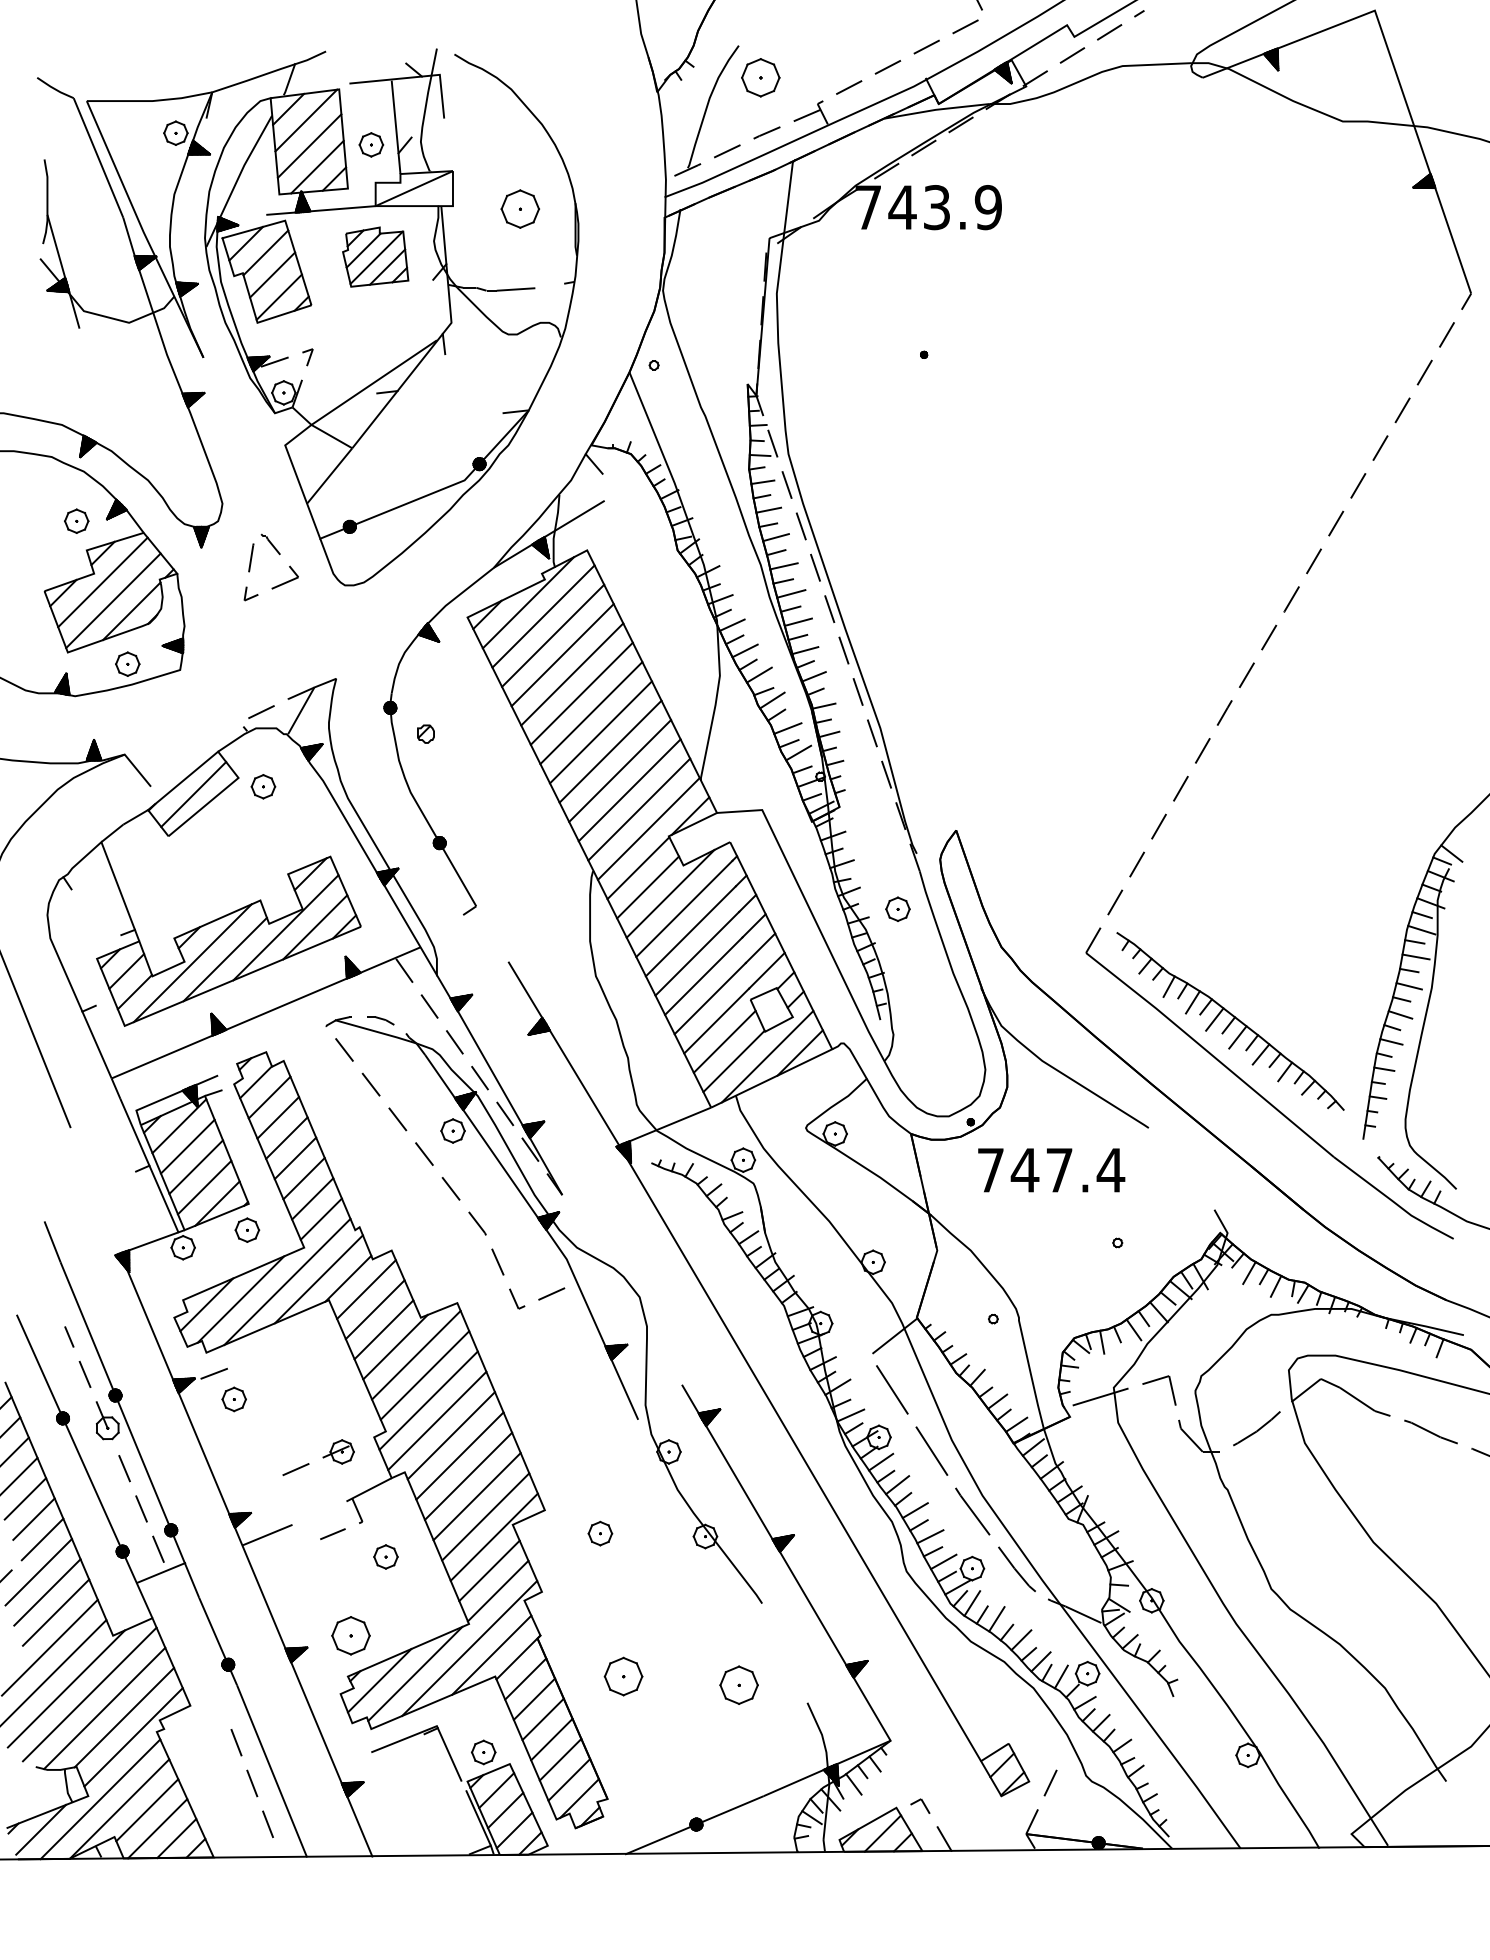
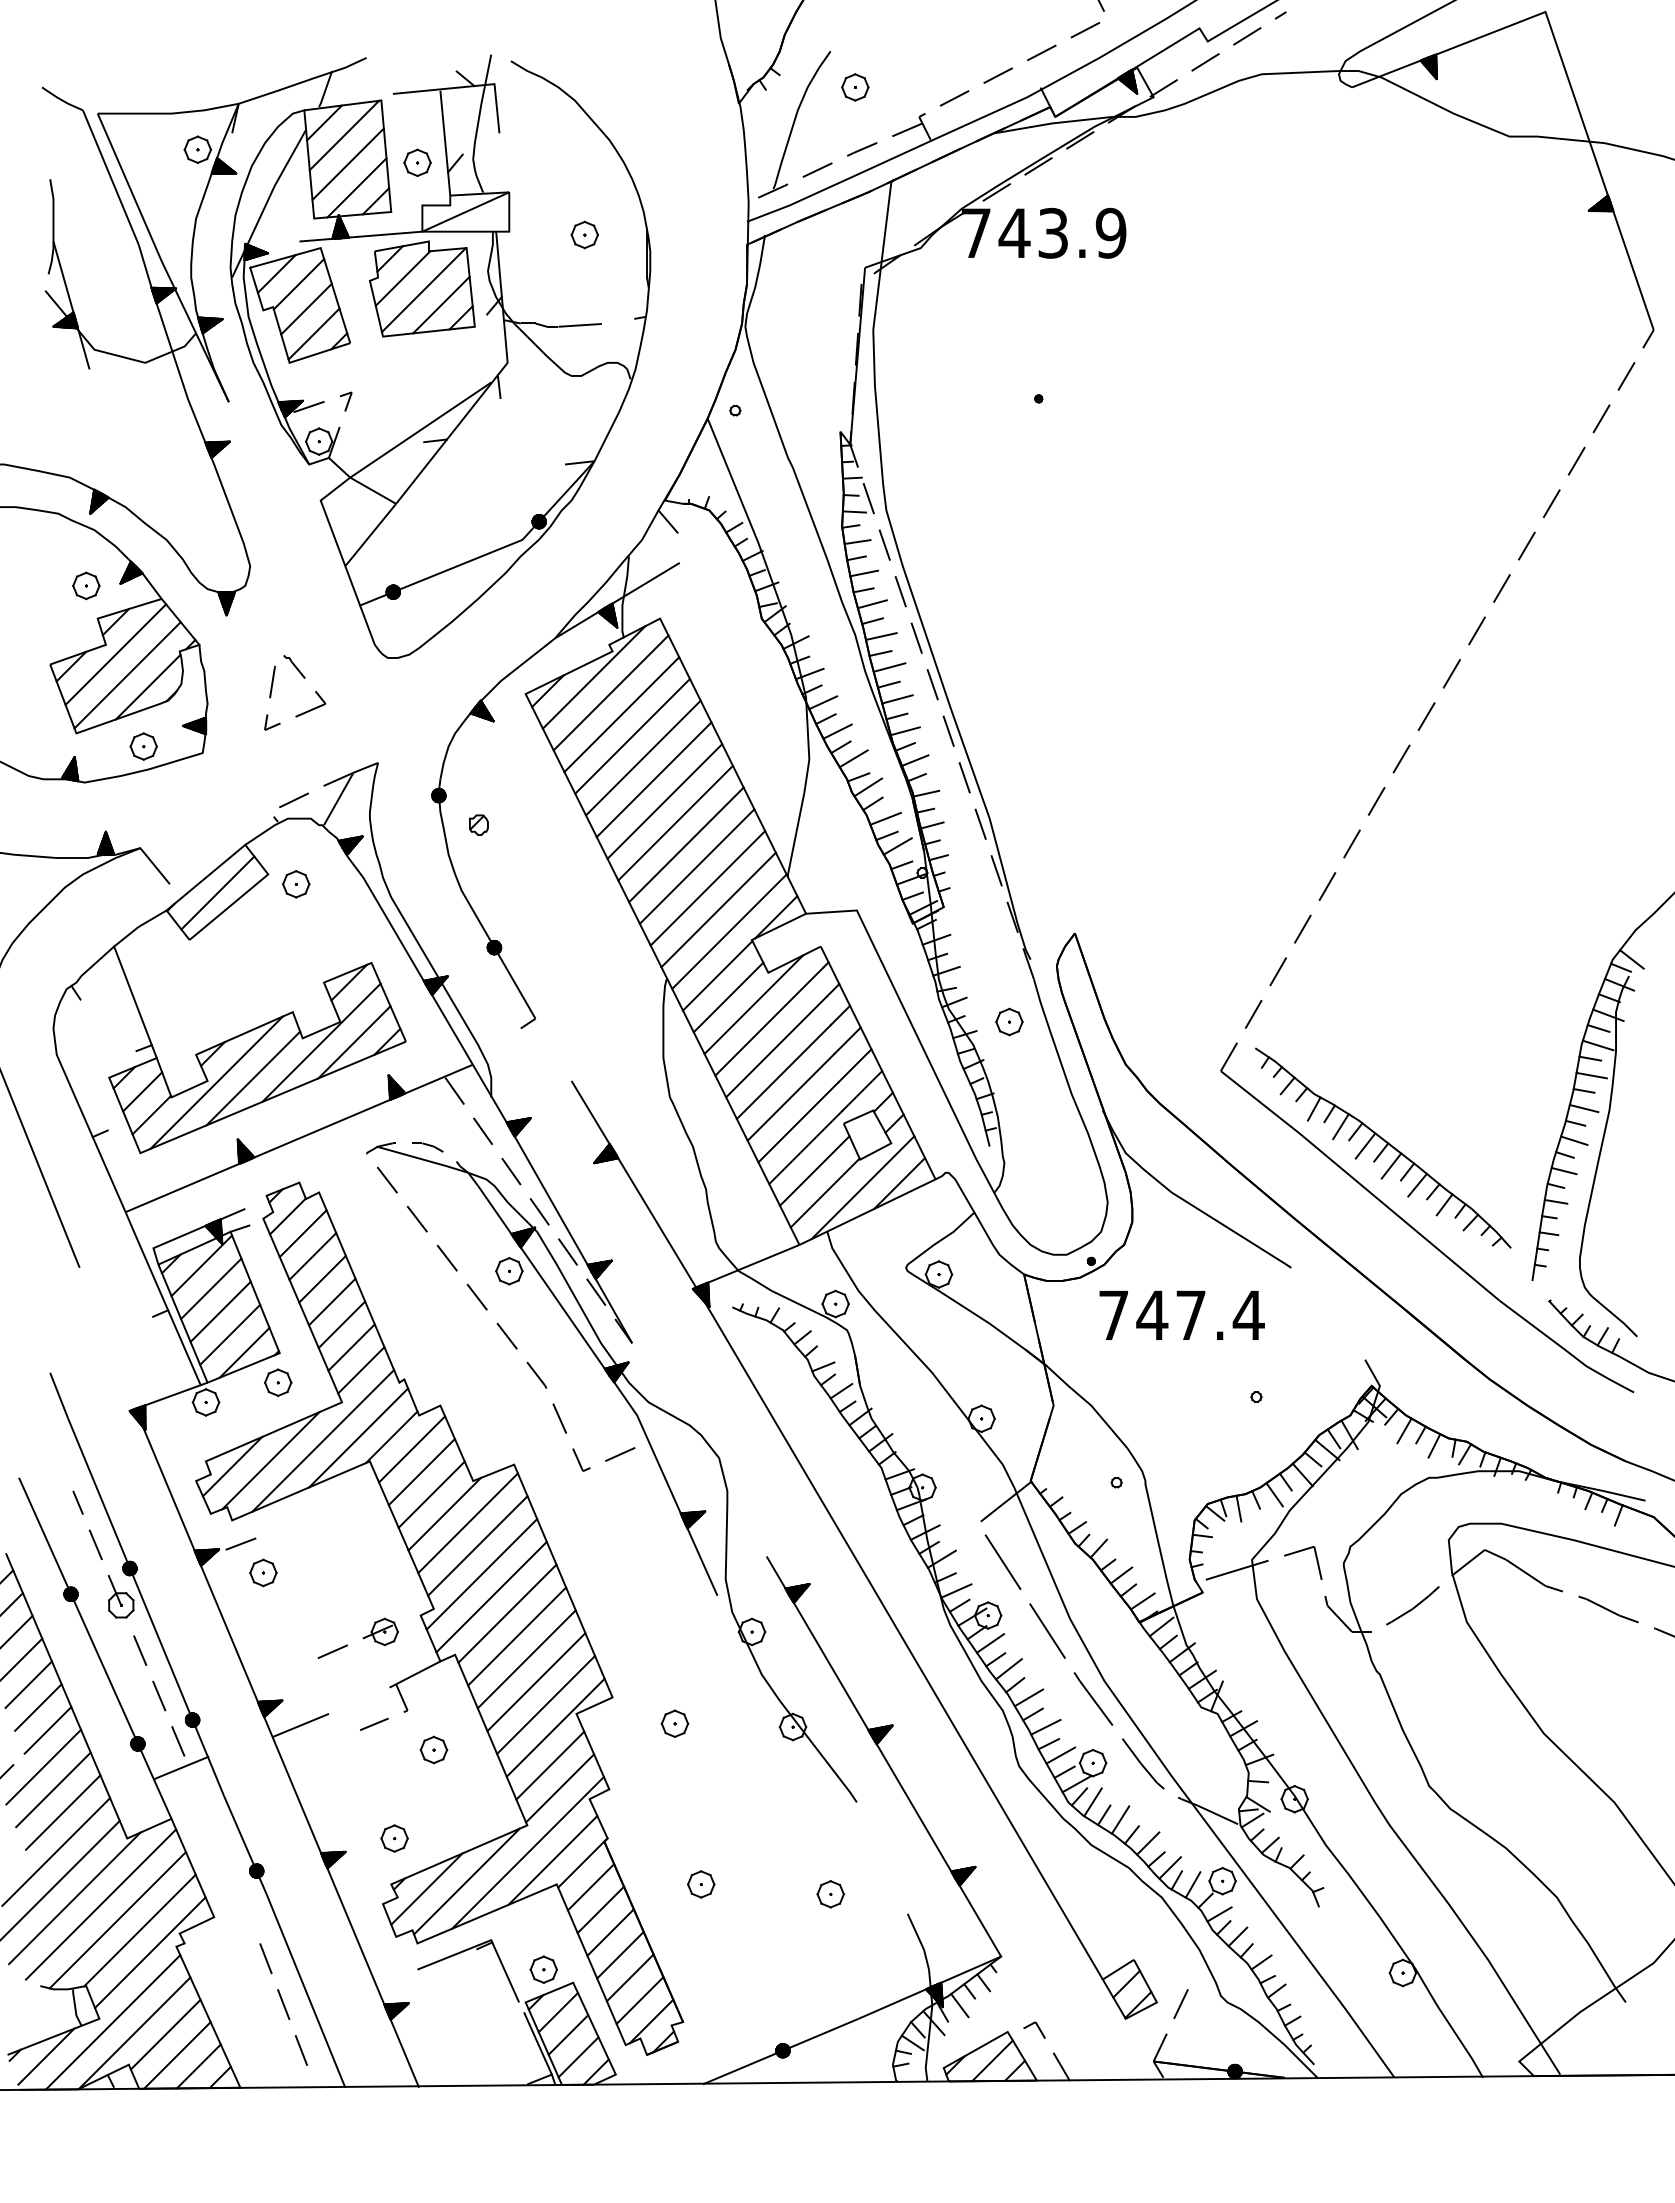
part: (761, 77) -> (855, 87), size x0.62
part: (519, 208) -> (584, 234), size x0.62
part: (375, 256) -> (422, 288), size x1.43
part: (278, 554) -> (303, 678), moved
part: (350, 1635) -> (394, 1838), size x0.62
part: (624, 1676) -> (701, 1884), size x0.62
part: (738, 1685) -> (830, 1894), size x0.62

